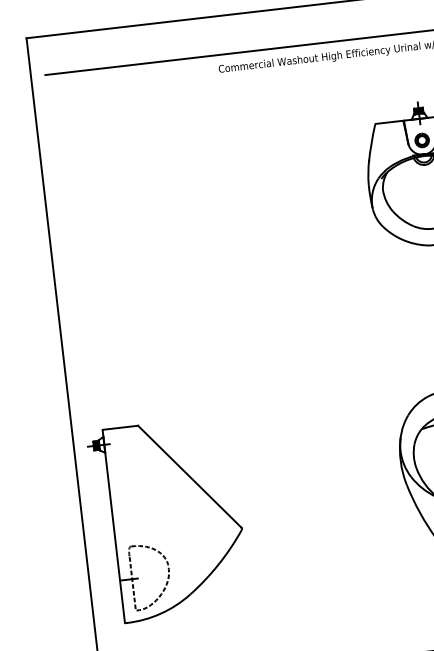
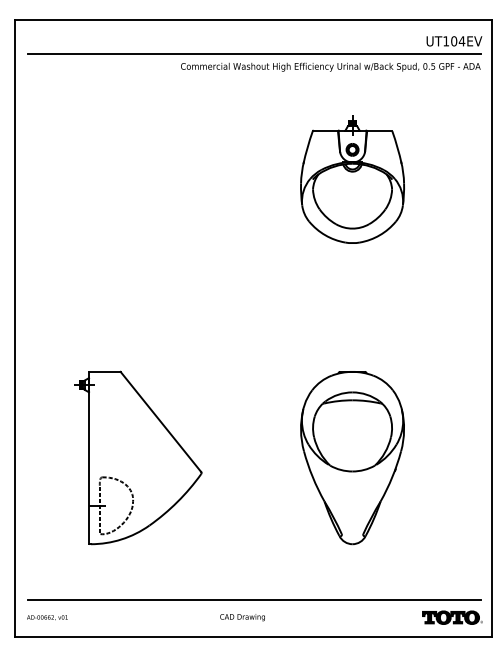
part: (169, 519) -> (138, 457), moved

